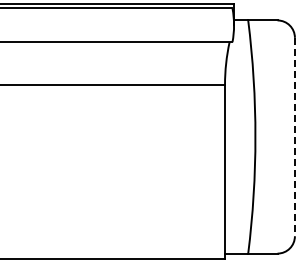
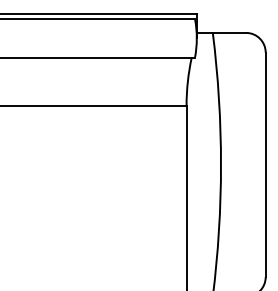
line: (294, 137) -> (265, 165), dashed -> solid

